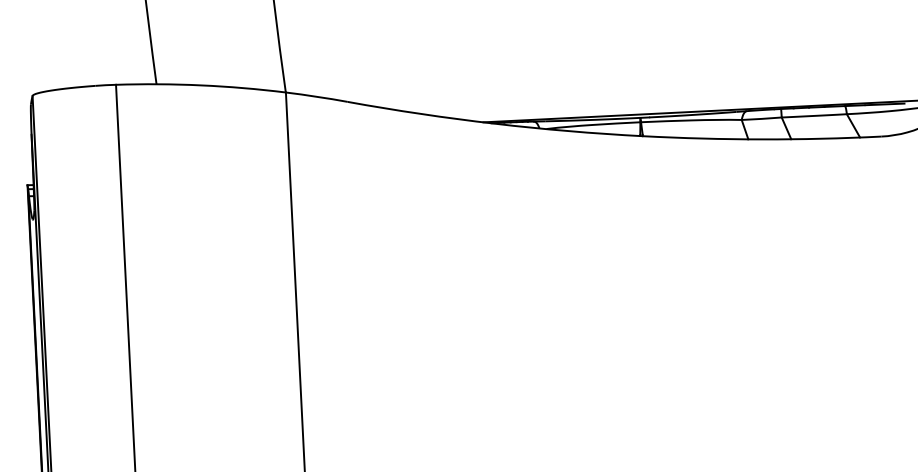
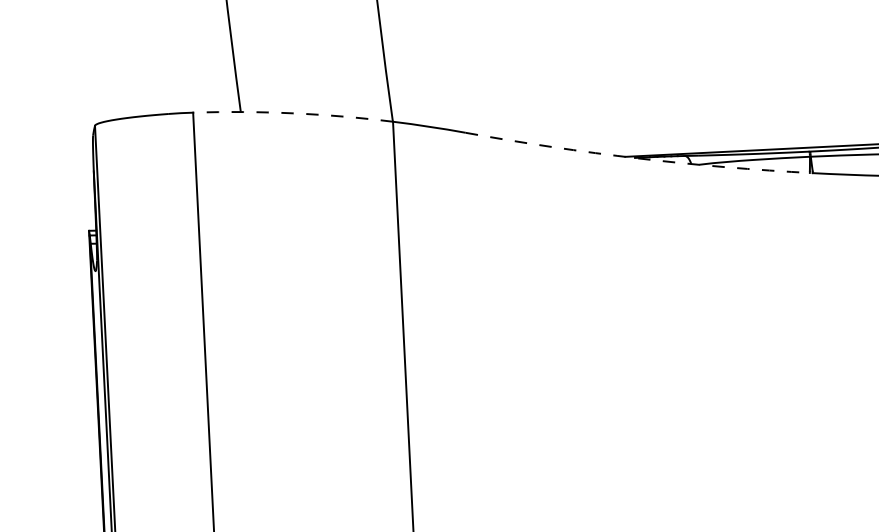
arc: (201, 85) -> (293, 113), solid -> dashed
arc: (494, 123) -> (638, 158), solid -> dashed

